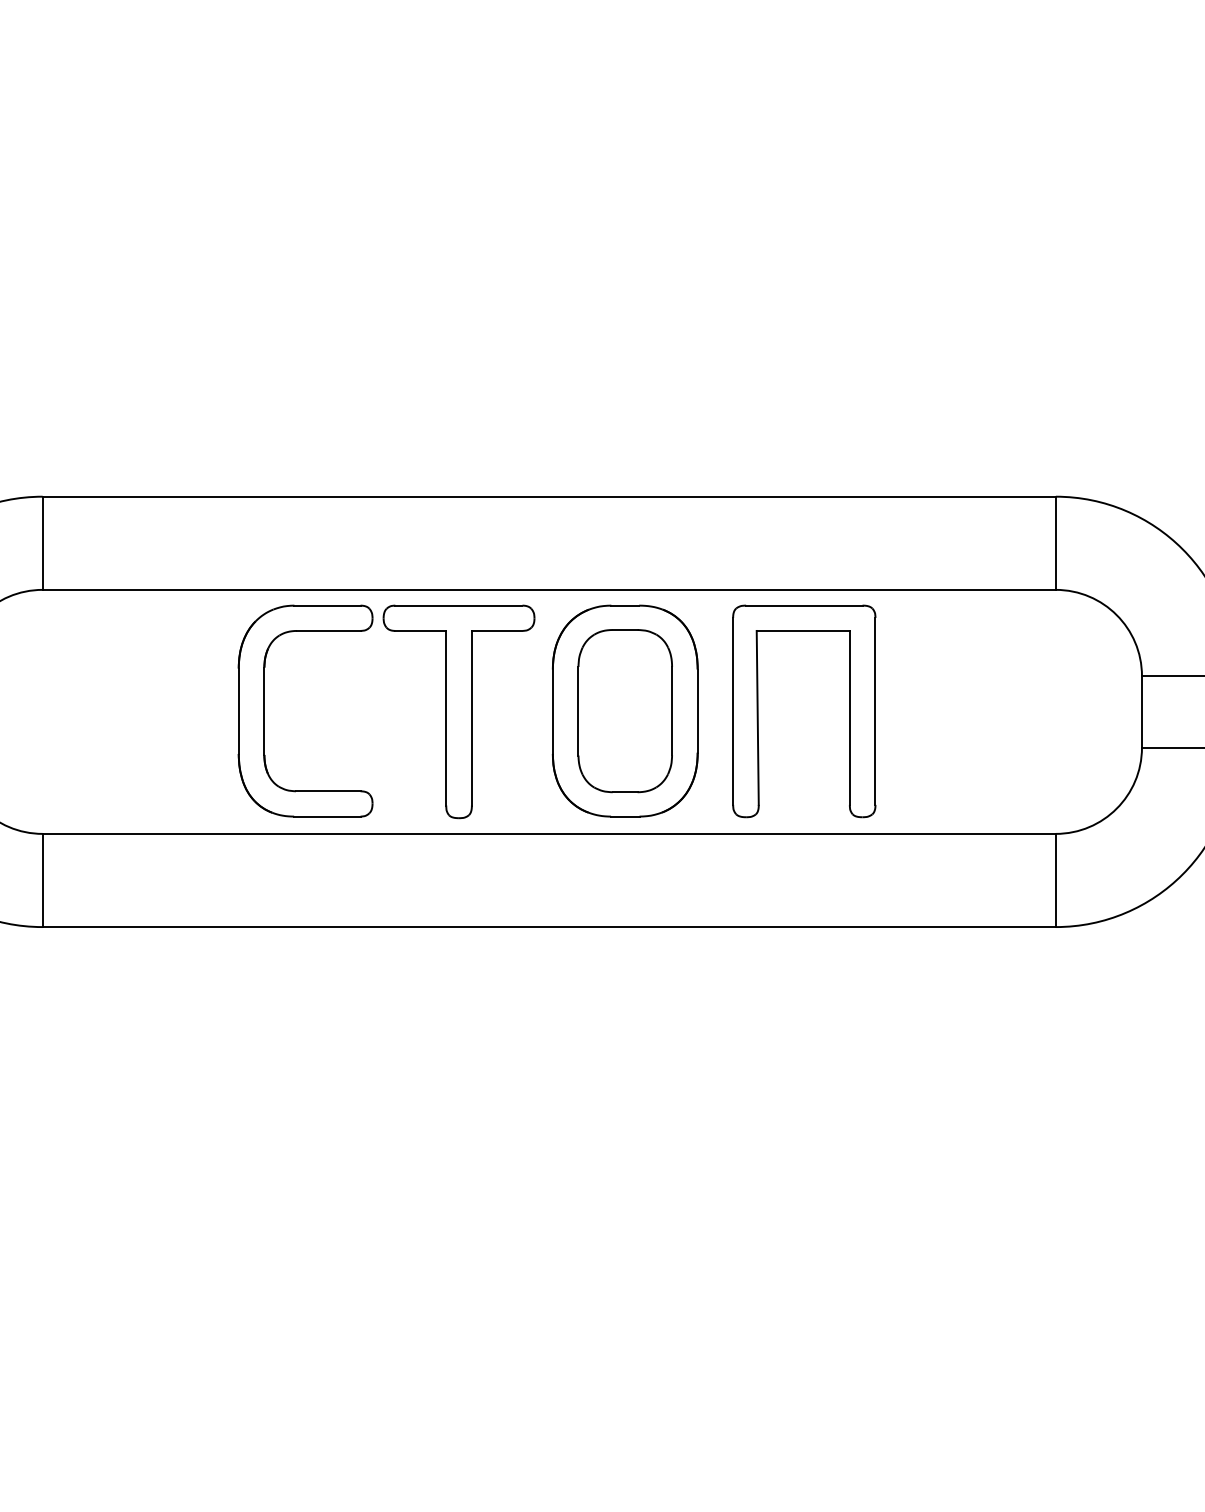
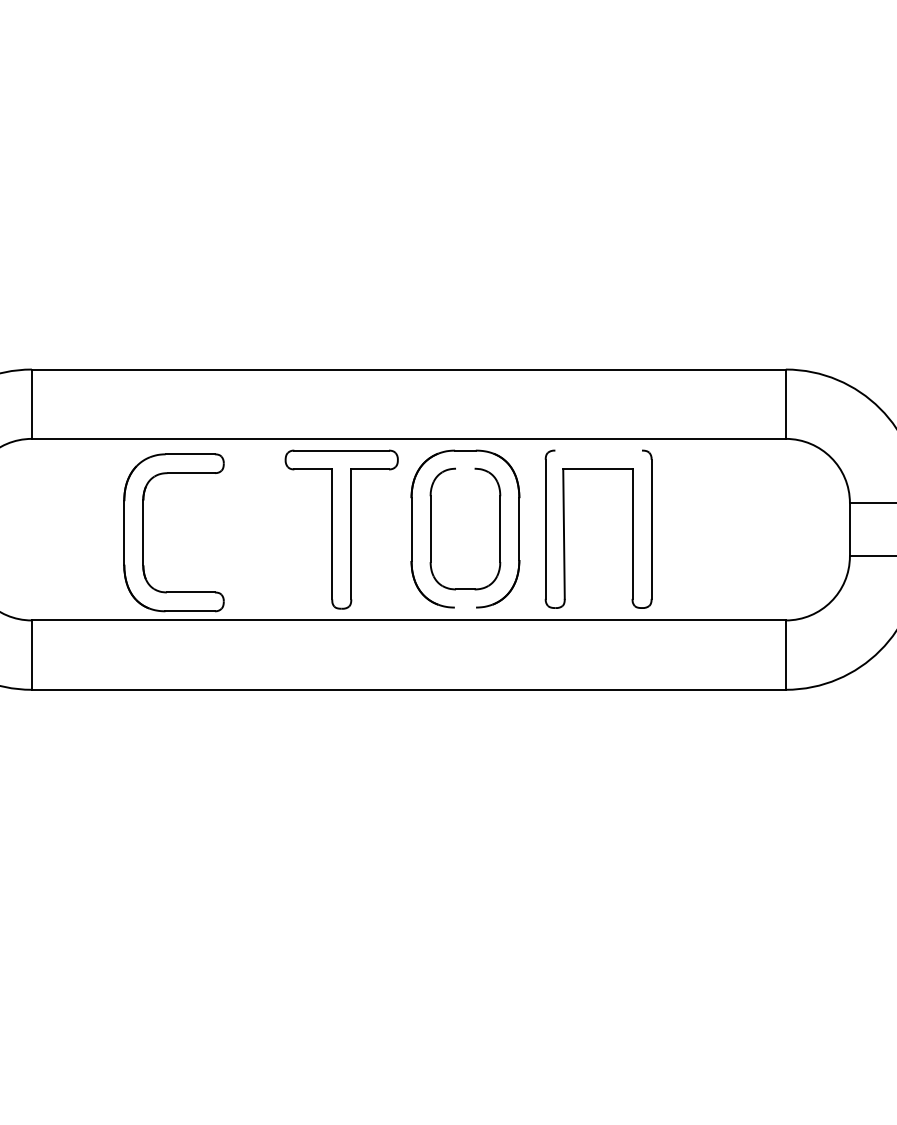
line: (804, 605) -> (598, 450), removed
line: (624, 629) -> (464, 468), removed
part: (264, 710) -> (143, 532), moved
line: (625, 816) -> (465, 607), removed

